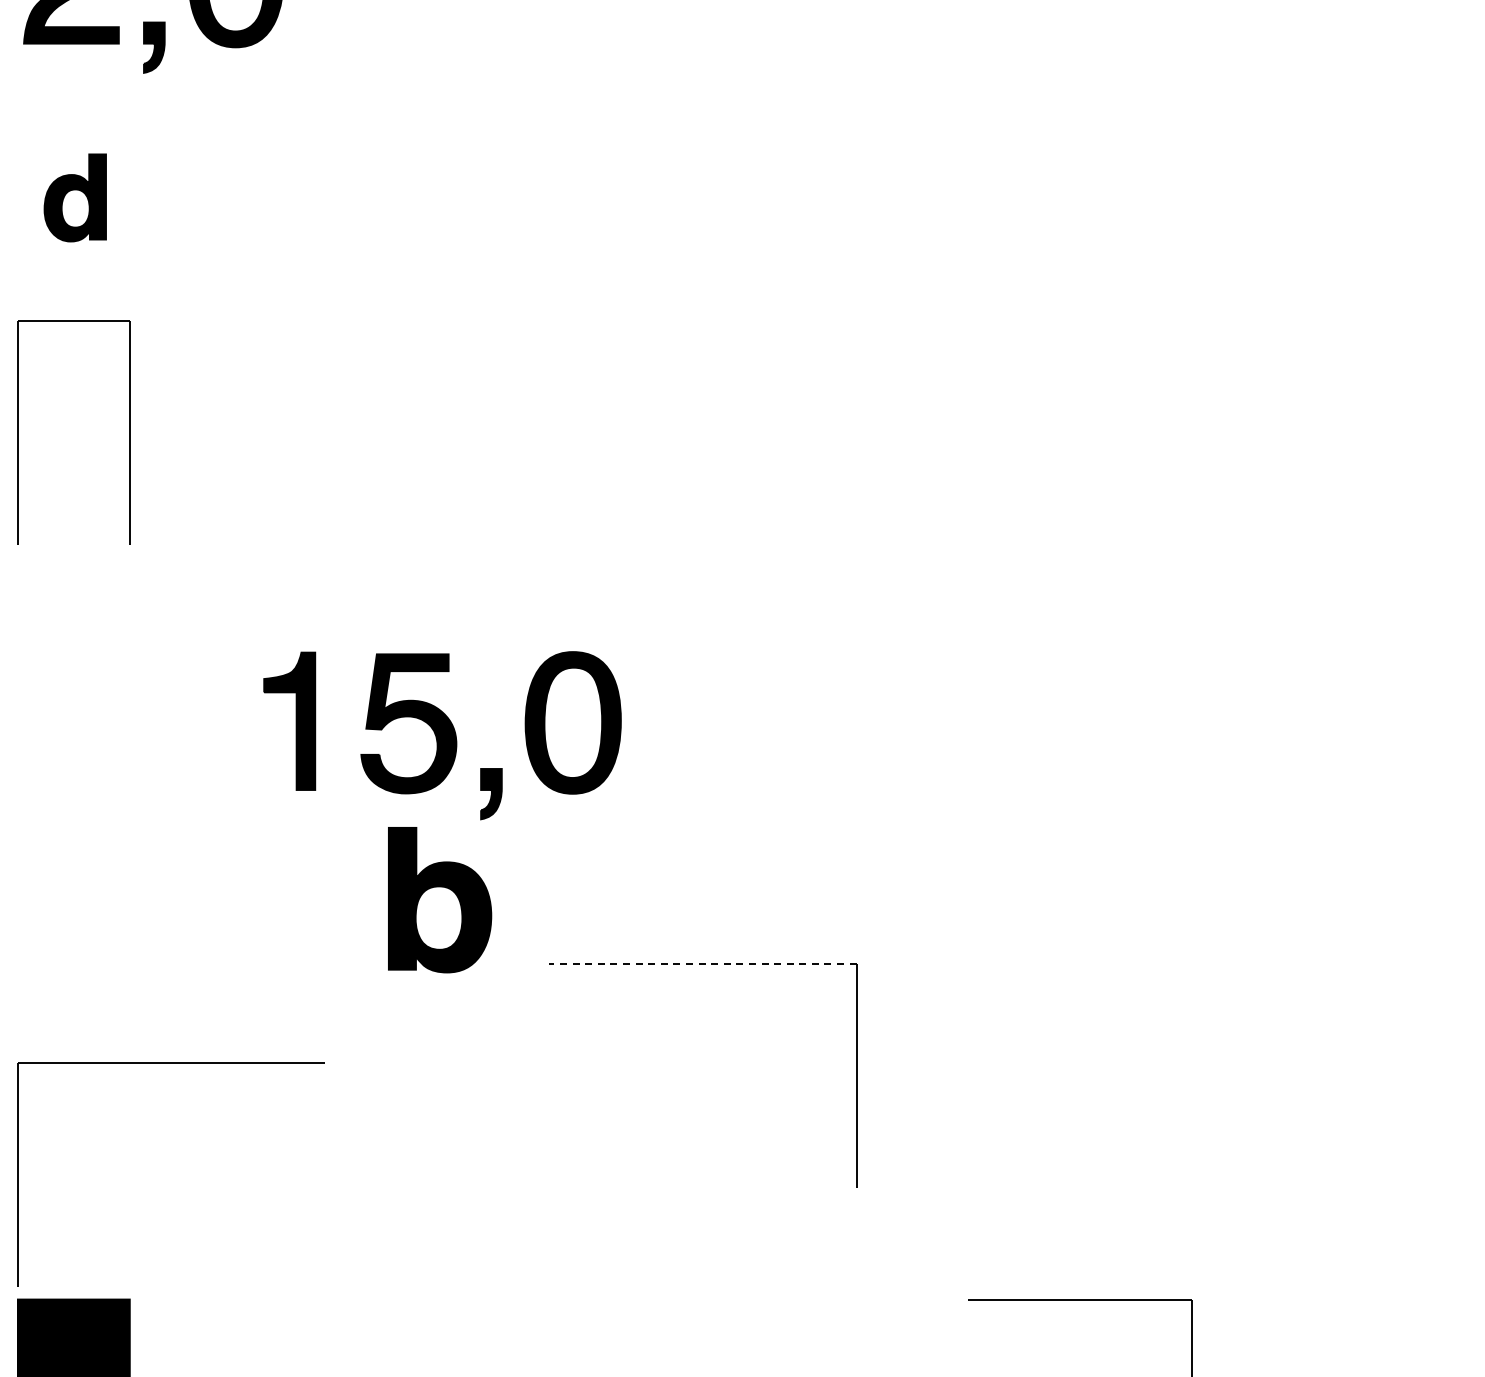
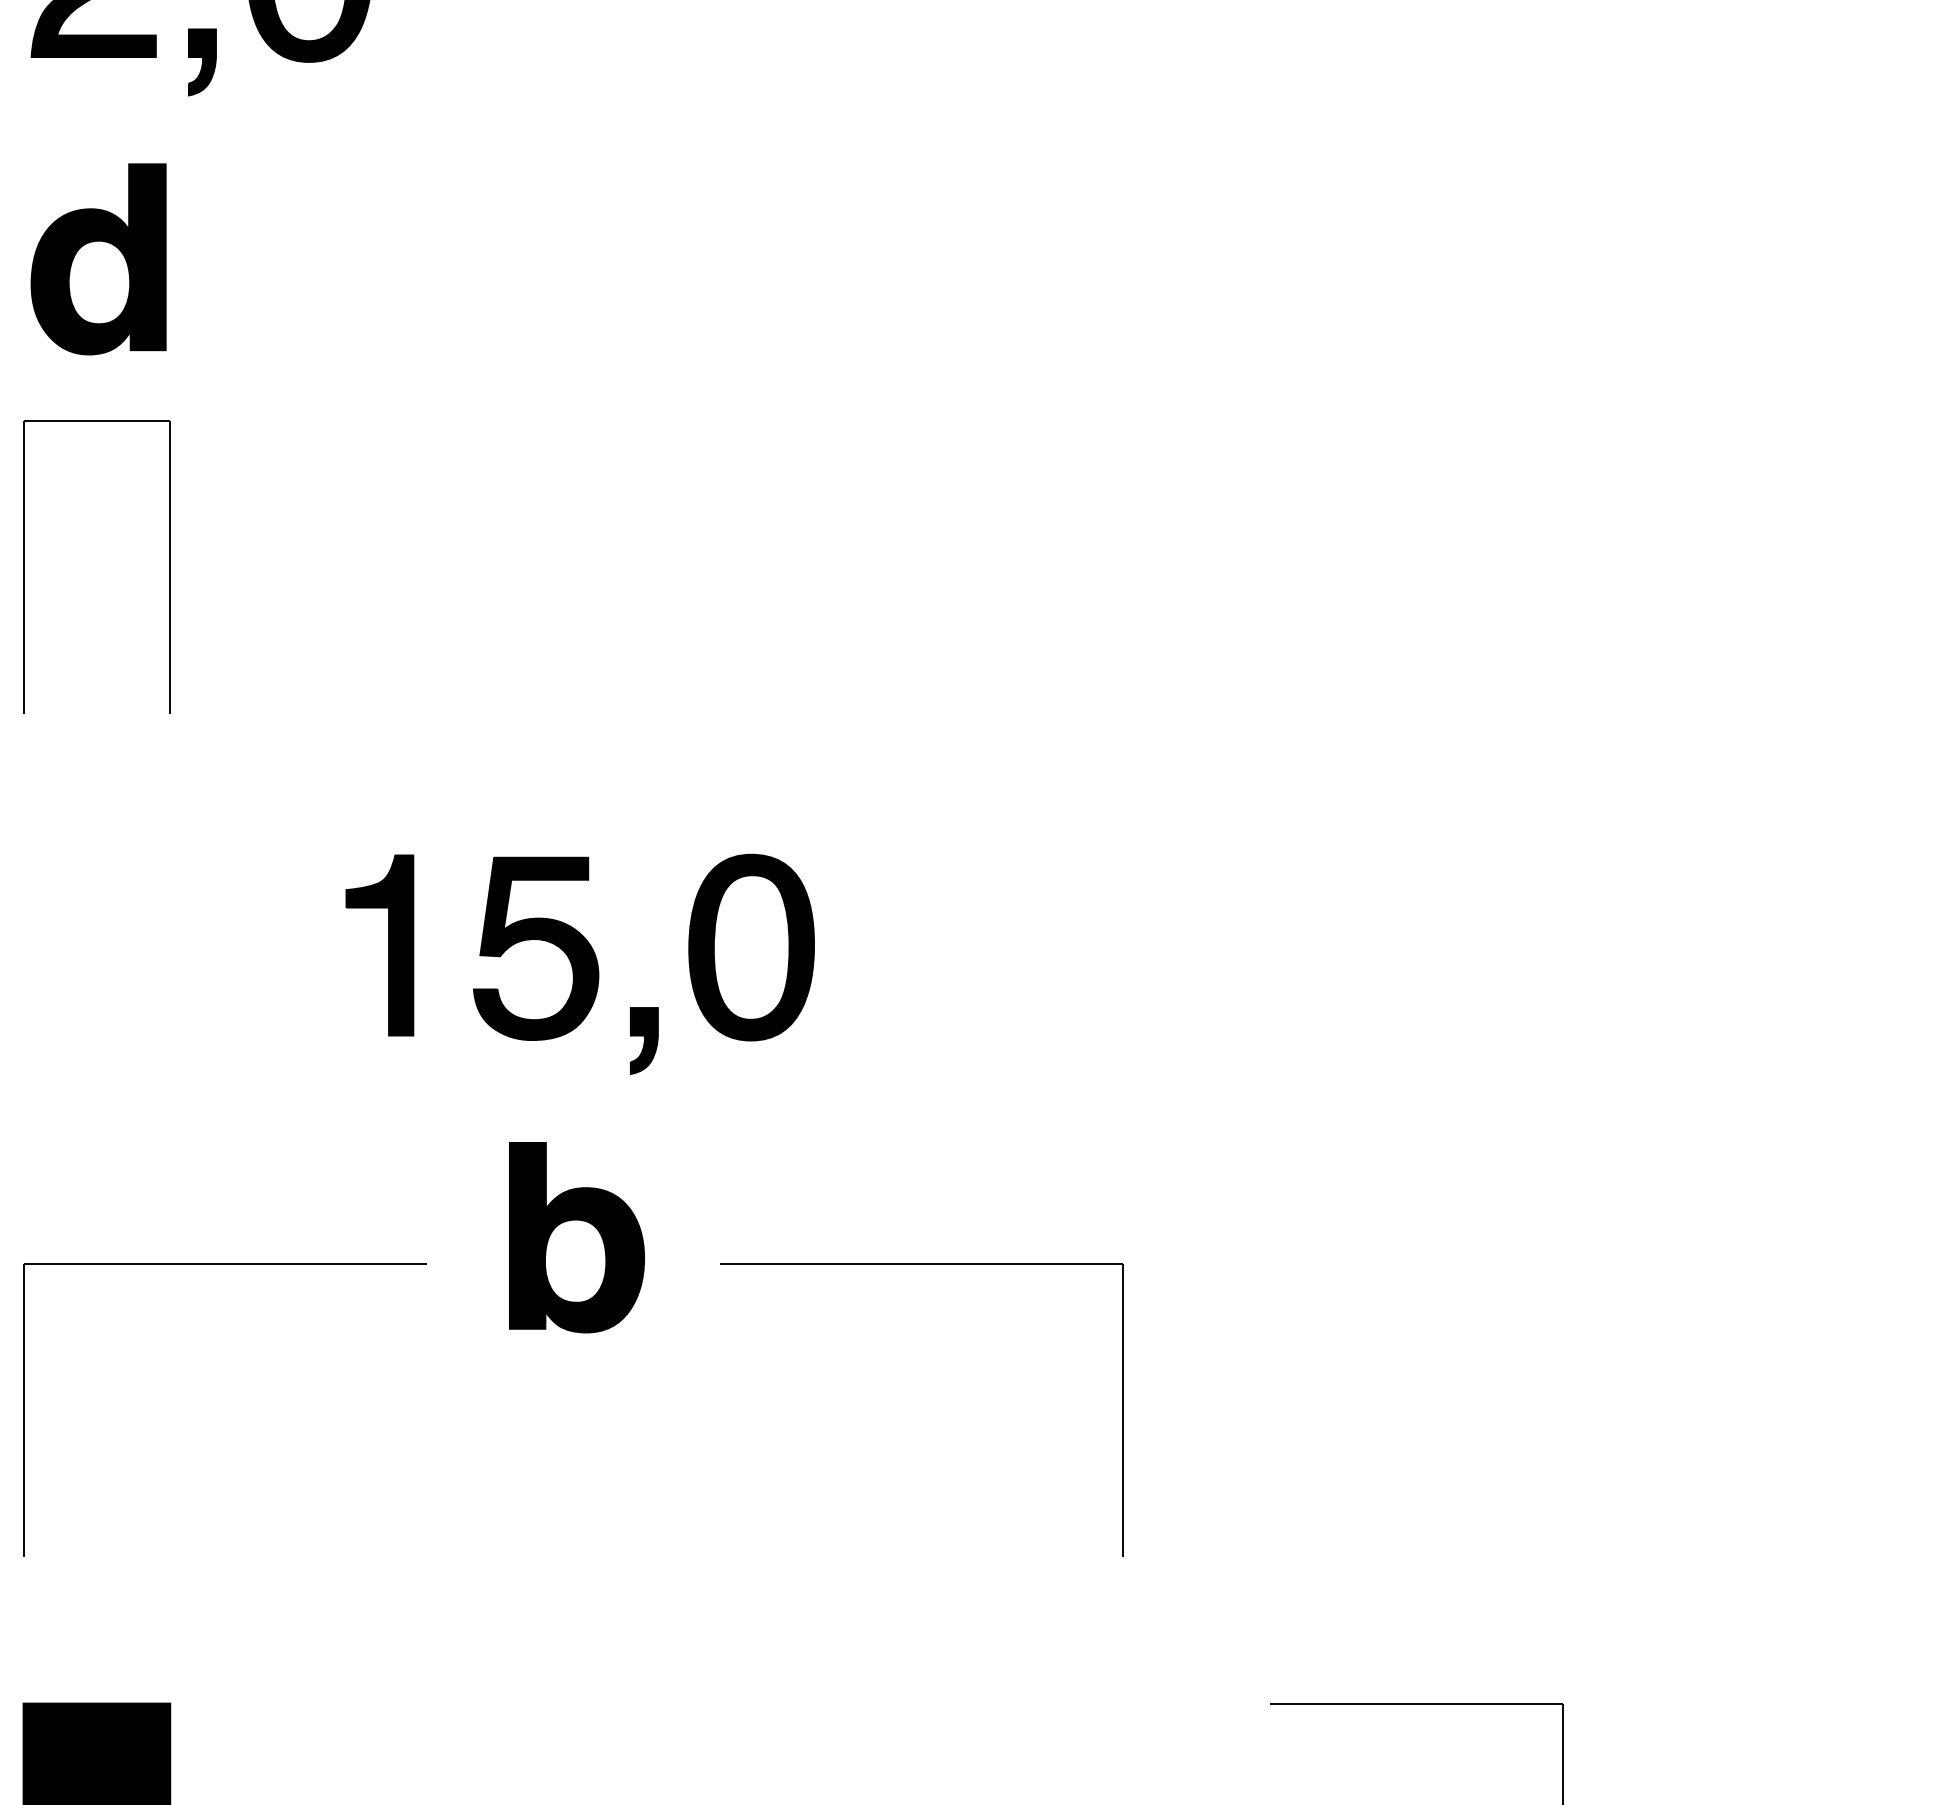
part: (75, 197) -> (99, 258), size x1.67
part: (440, 900) -> (577, 1238), moved
line: (702, 964) -> (921, 1264), dashed -> solid
part: (170, 1063) -> (223, 1264), moved

